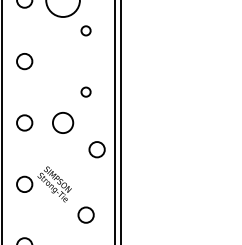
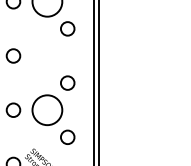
circle: (85, 30) -> (67, 28), size x1.67
circle: (85, 91) -> (67, 82), size x1.67
circle: (62, 122) -> (46, 109), size x1.67
circle: (96, 149) -> (67, 137), moved

